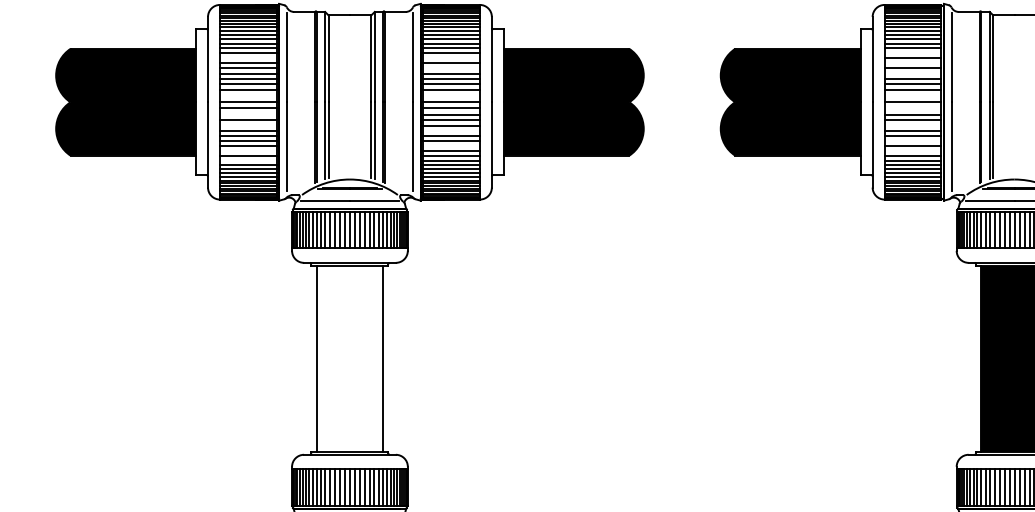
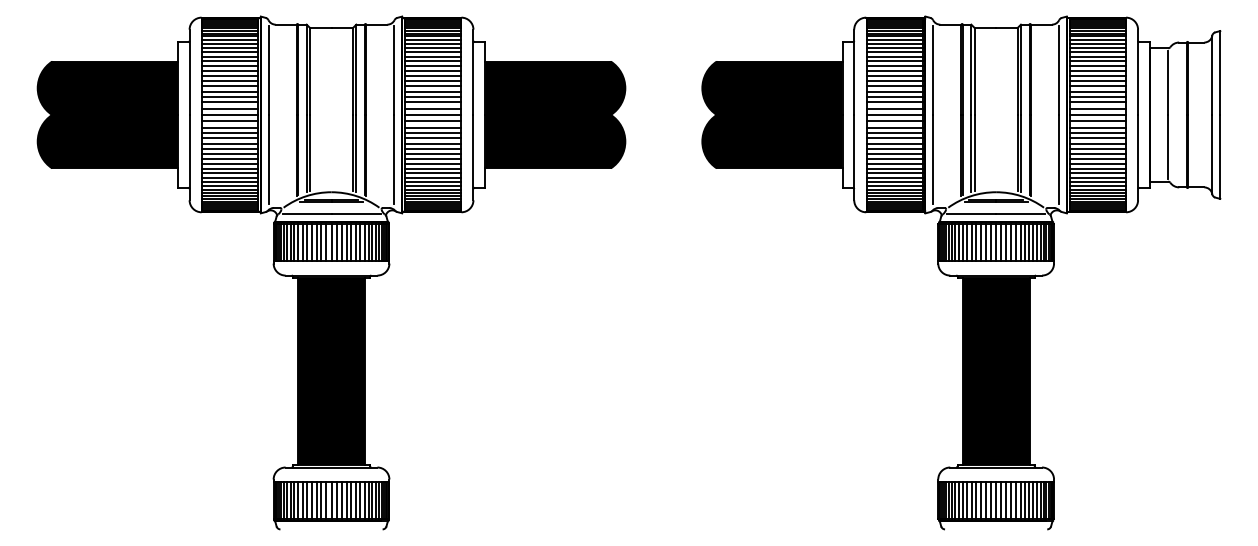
line: (912, 52) -> (894, 65), added
line: (247, 57) -> (229, 70), added
line: (450, 57) -> (432, 70), added
line: (912, 62) -> (894, 75), added
line: (450, 68) -> (432, 81), added
line: (912, 73) -> (894, 86), added
line: (247, 95) -> (229, 108), added
line: (450, 95) -> (432, 108), added
line: (912, 95) -> (894, 108), added
line: (912, 108) -> (894, 121), added
line: (247, 114) -> (229, 127), added
line: (247, 125) -> (229, 138), added
line: (912, 125) -> (894, 138), added
line: (450, 130) -> (432, 143), added
line: (912, 140) -> (894, 153), added
line: (450, 146) -> (432, 159), added
line: (247, 150) -> (229, 163), added
line: (912, 150) -> (894, 163), added
line: (247, 160) -> (229, 173), added
fill: (349, 358) -> (331, 371), added

